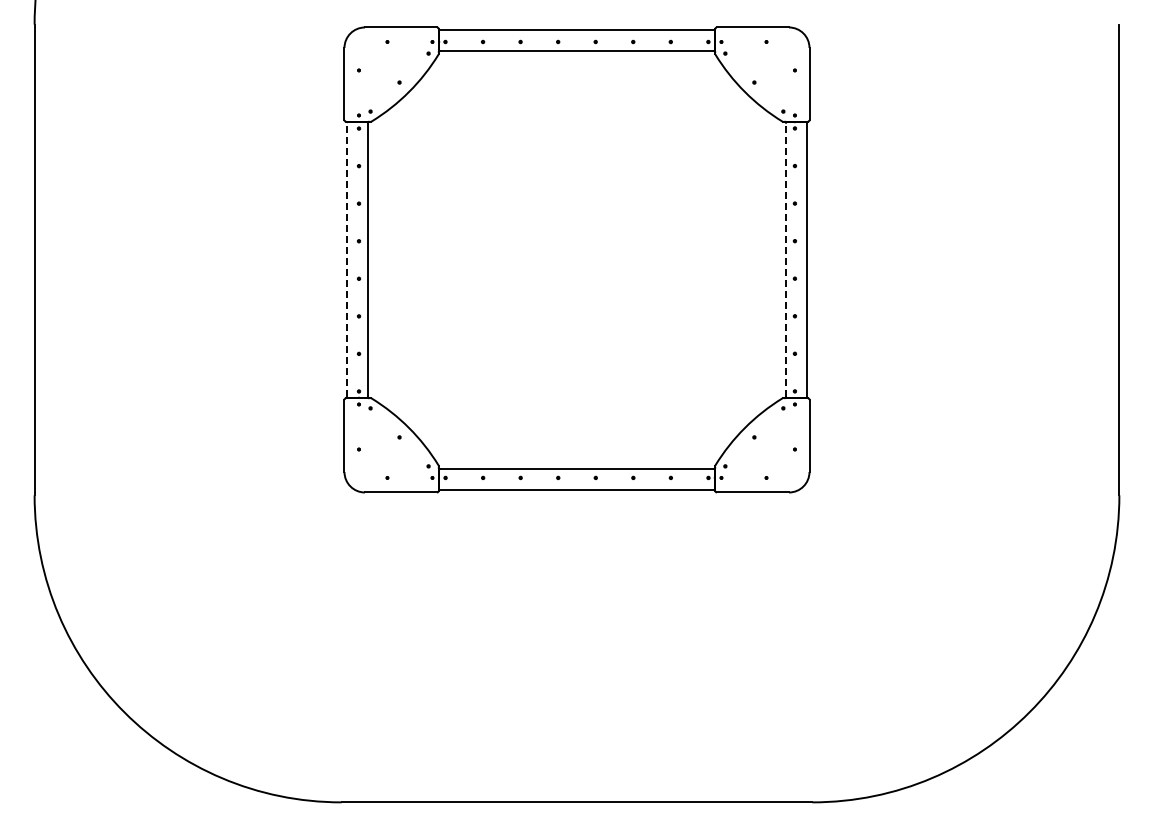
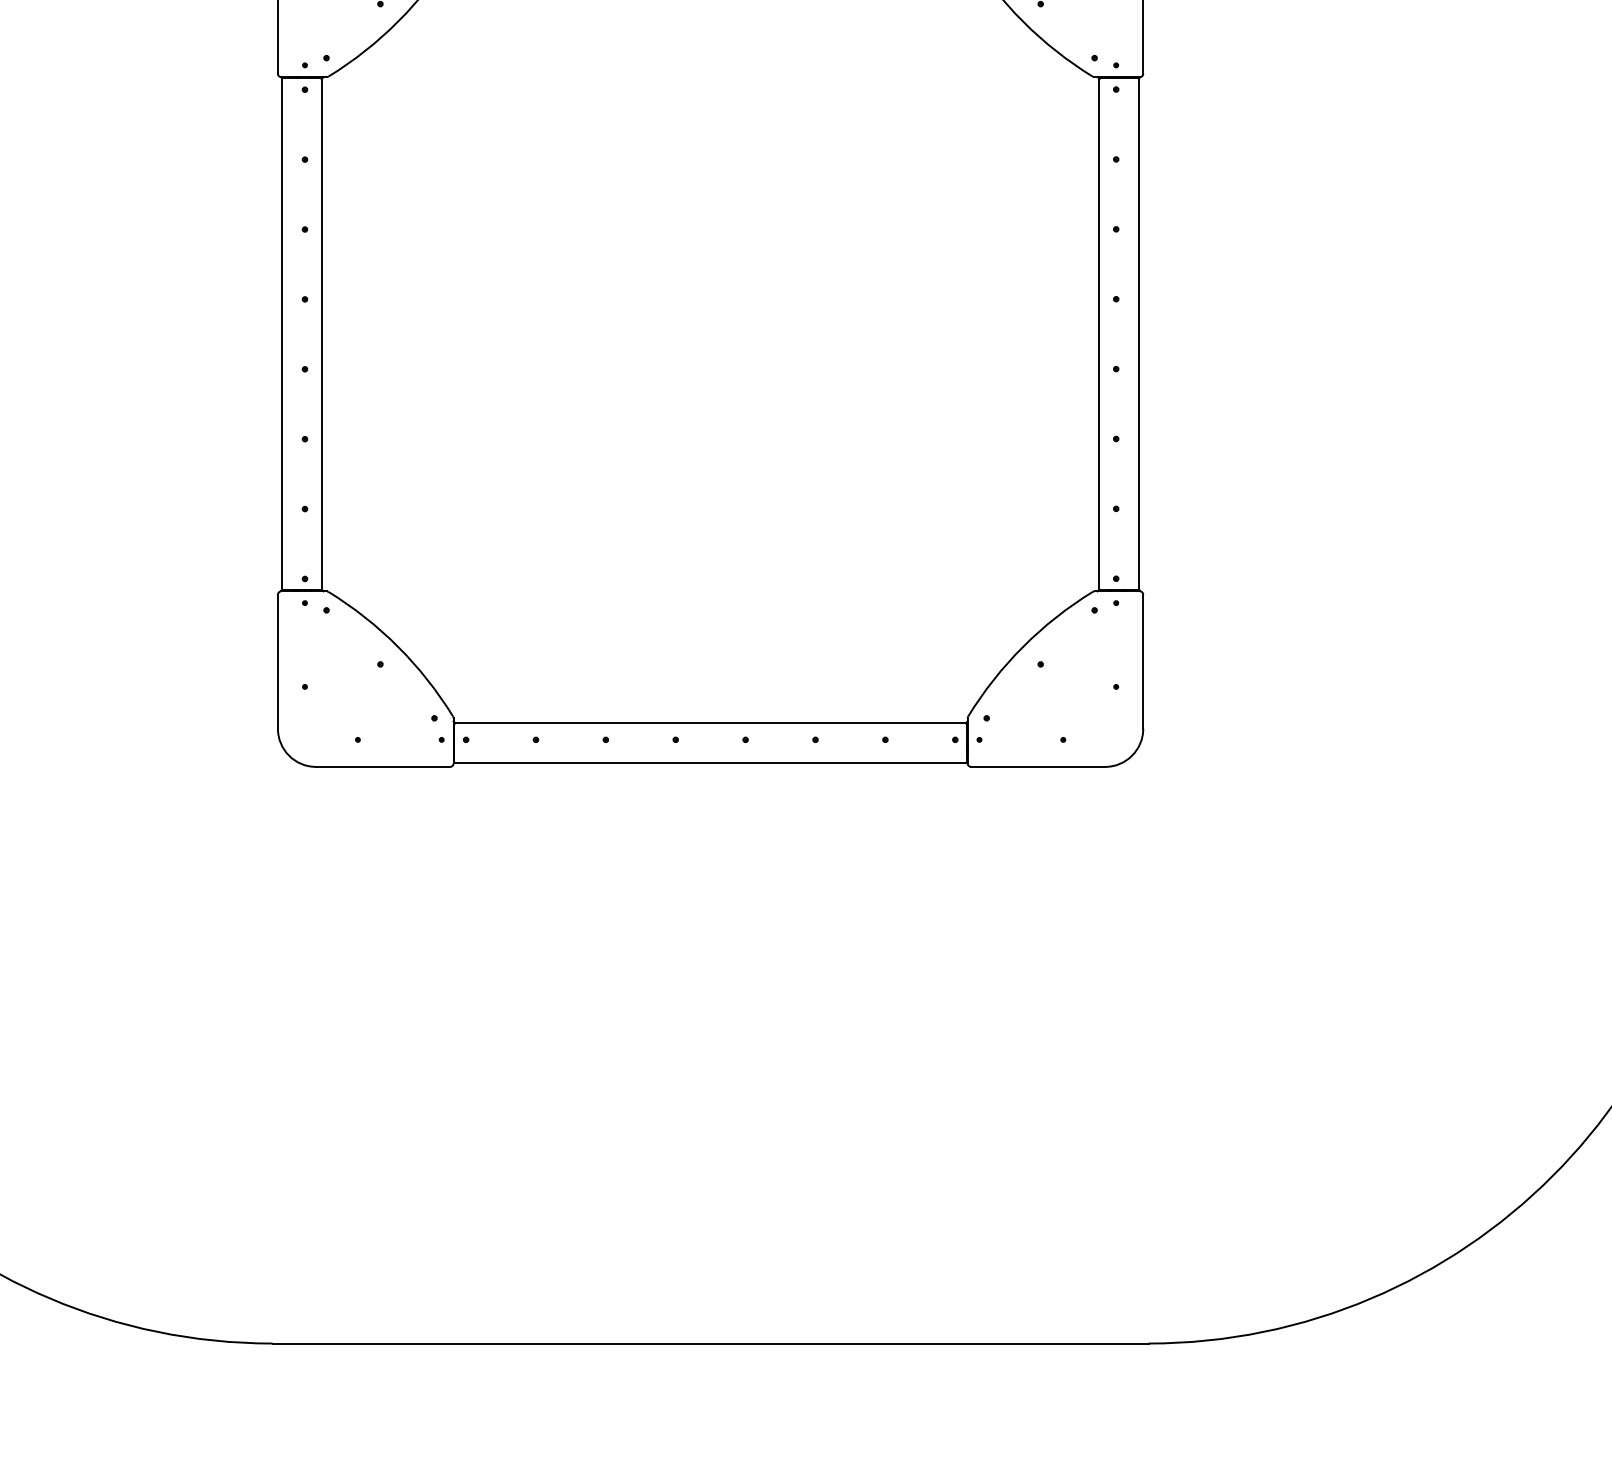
line: (346, 259) -> (281, 333), dashed -> solid
line: (785, 259) -> (1098, 333), dashed -> solid

